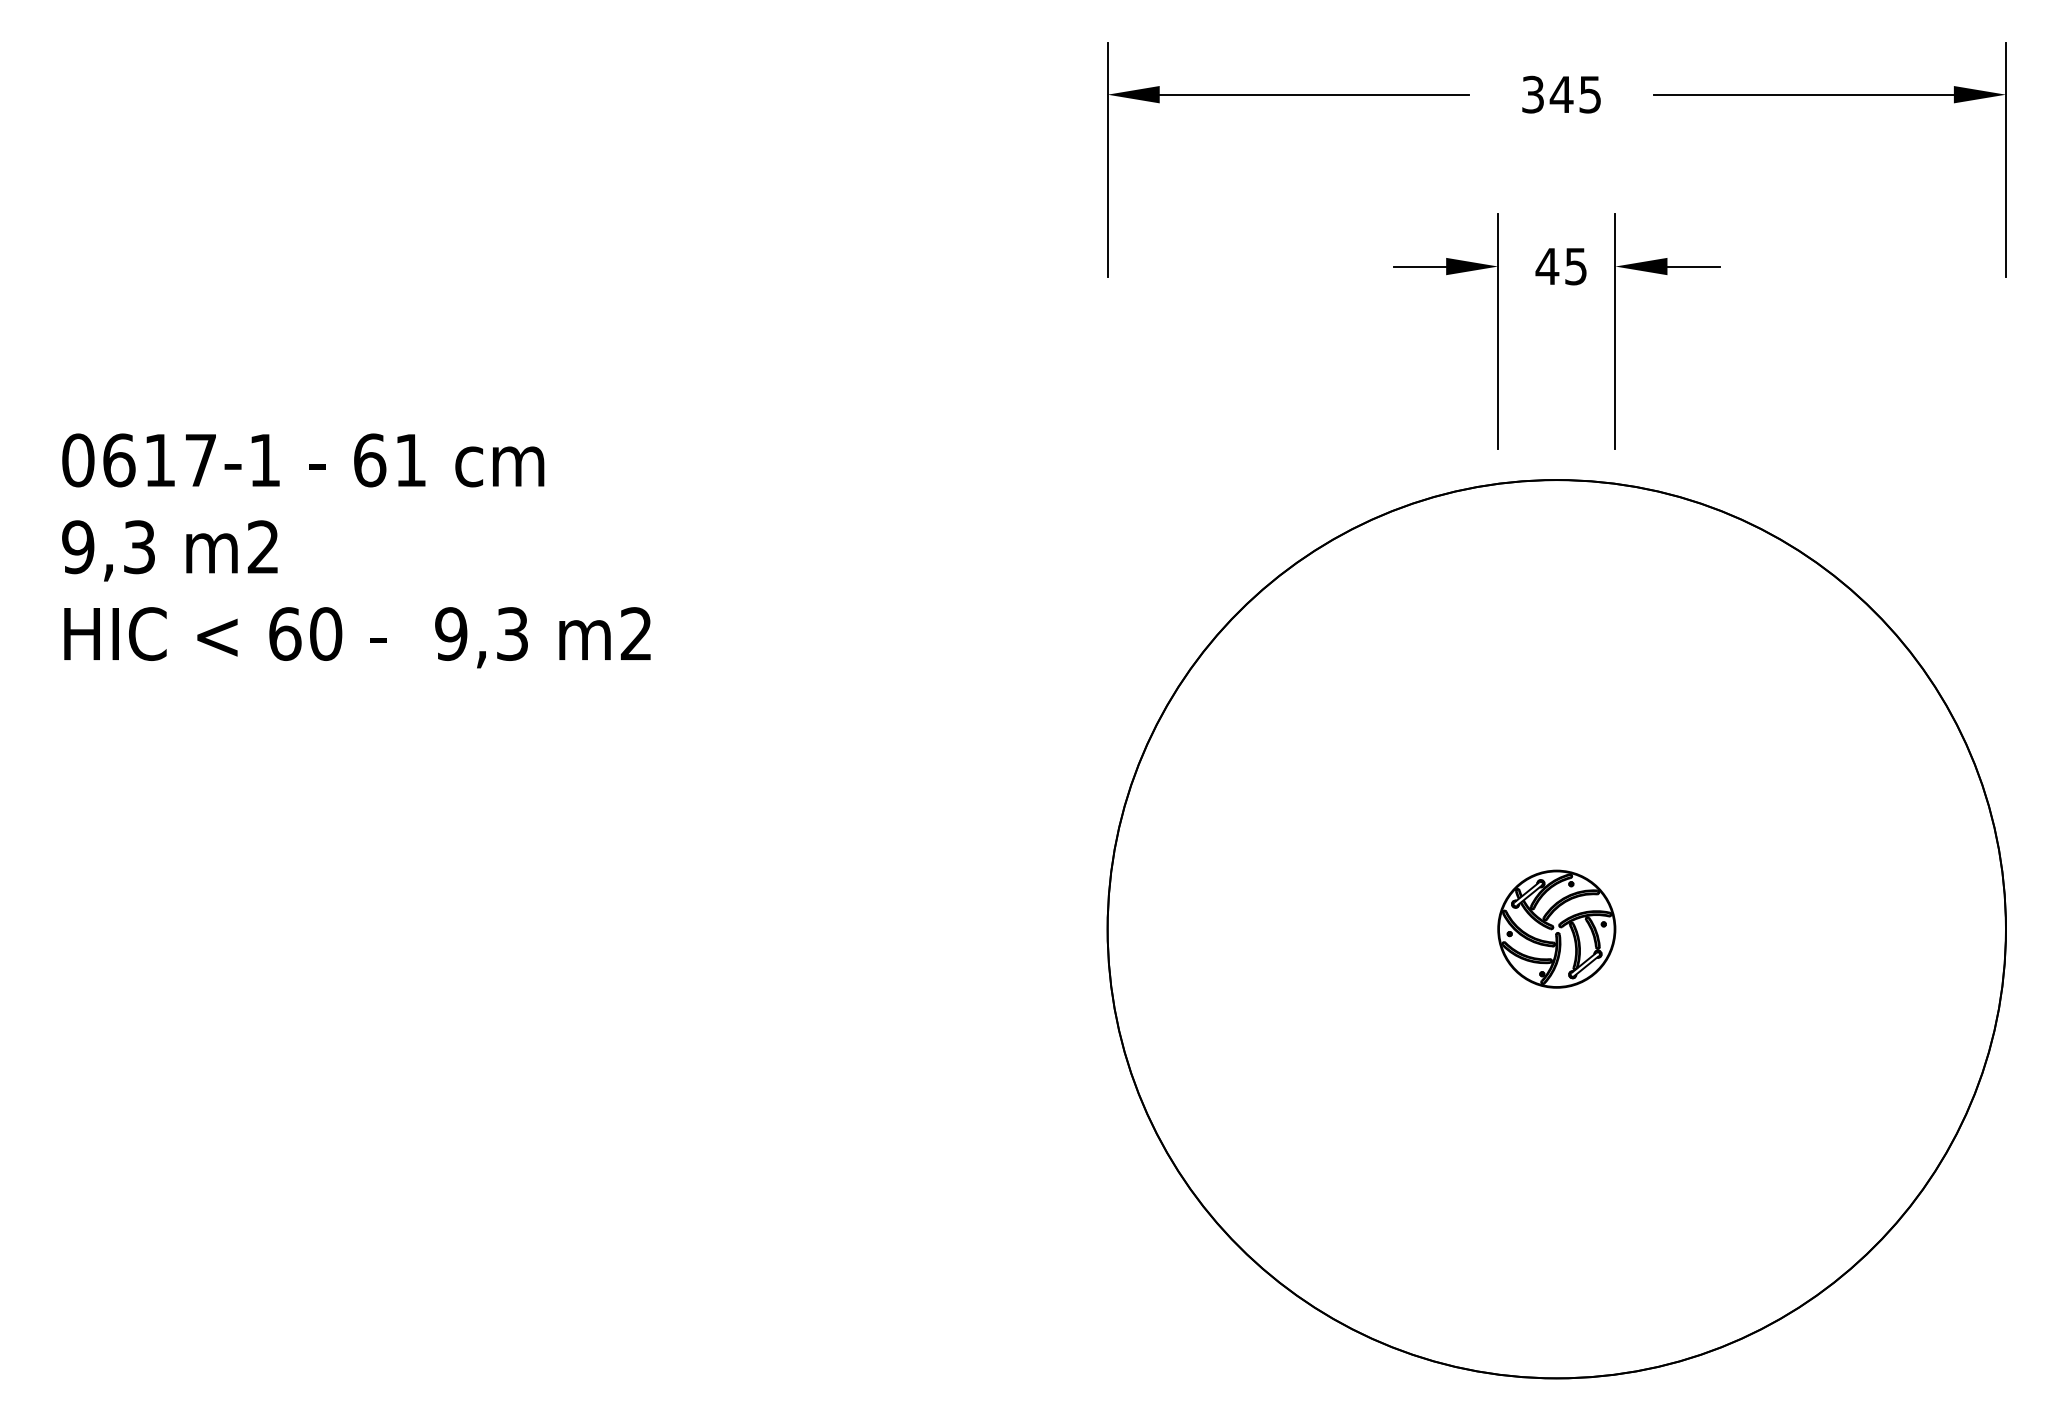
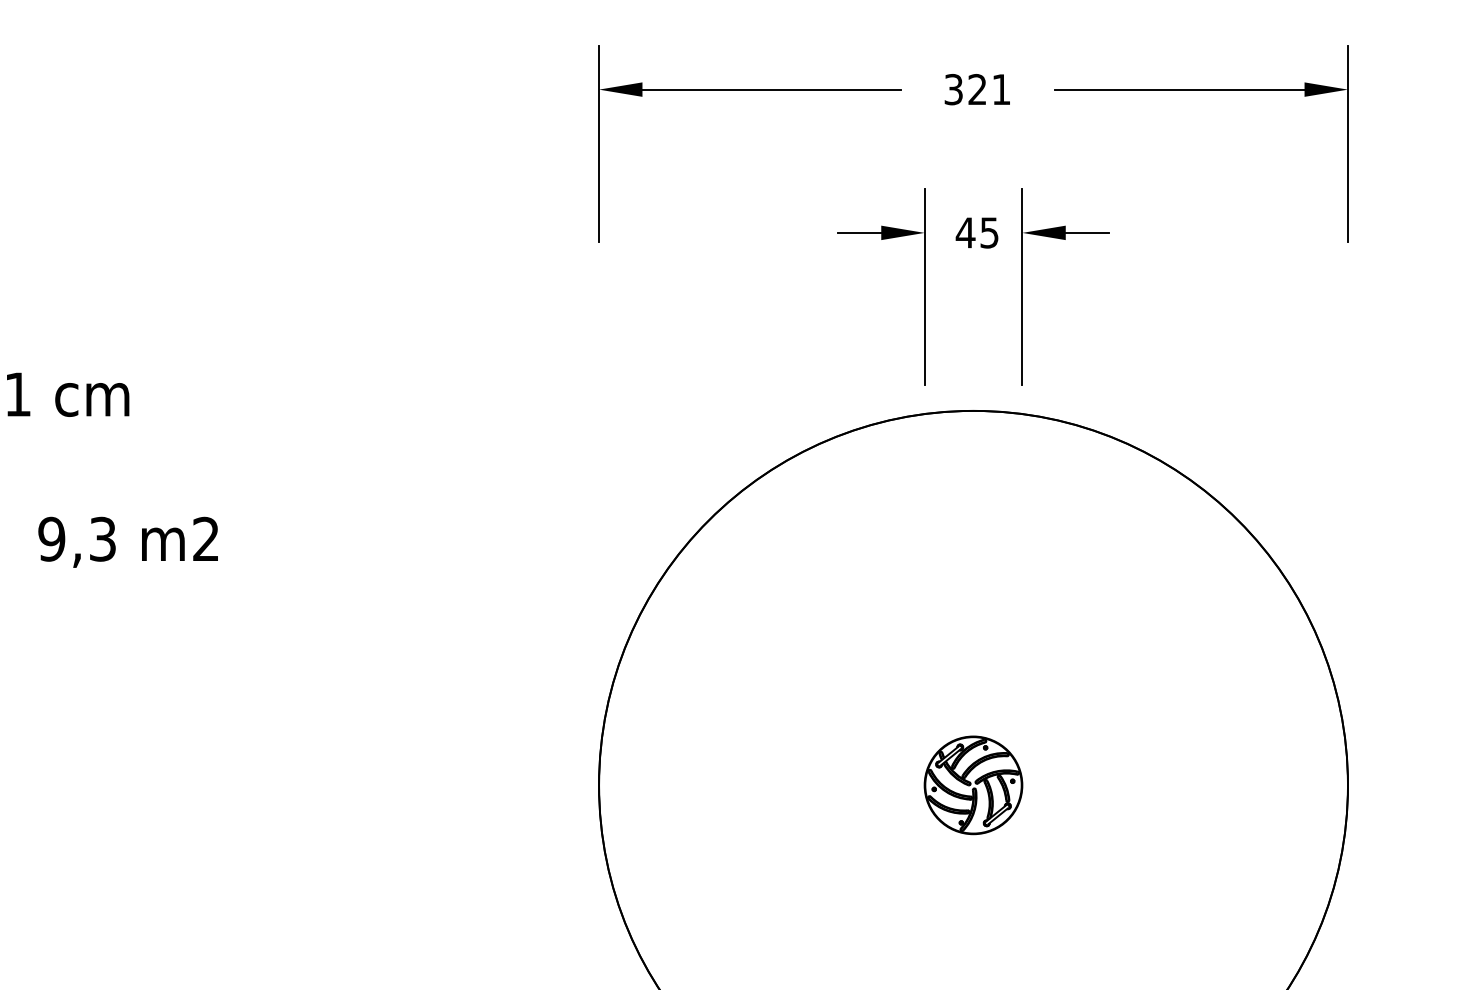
text: (1574, 94) -> (988, 89), 345 -> 321

